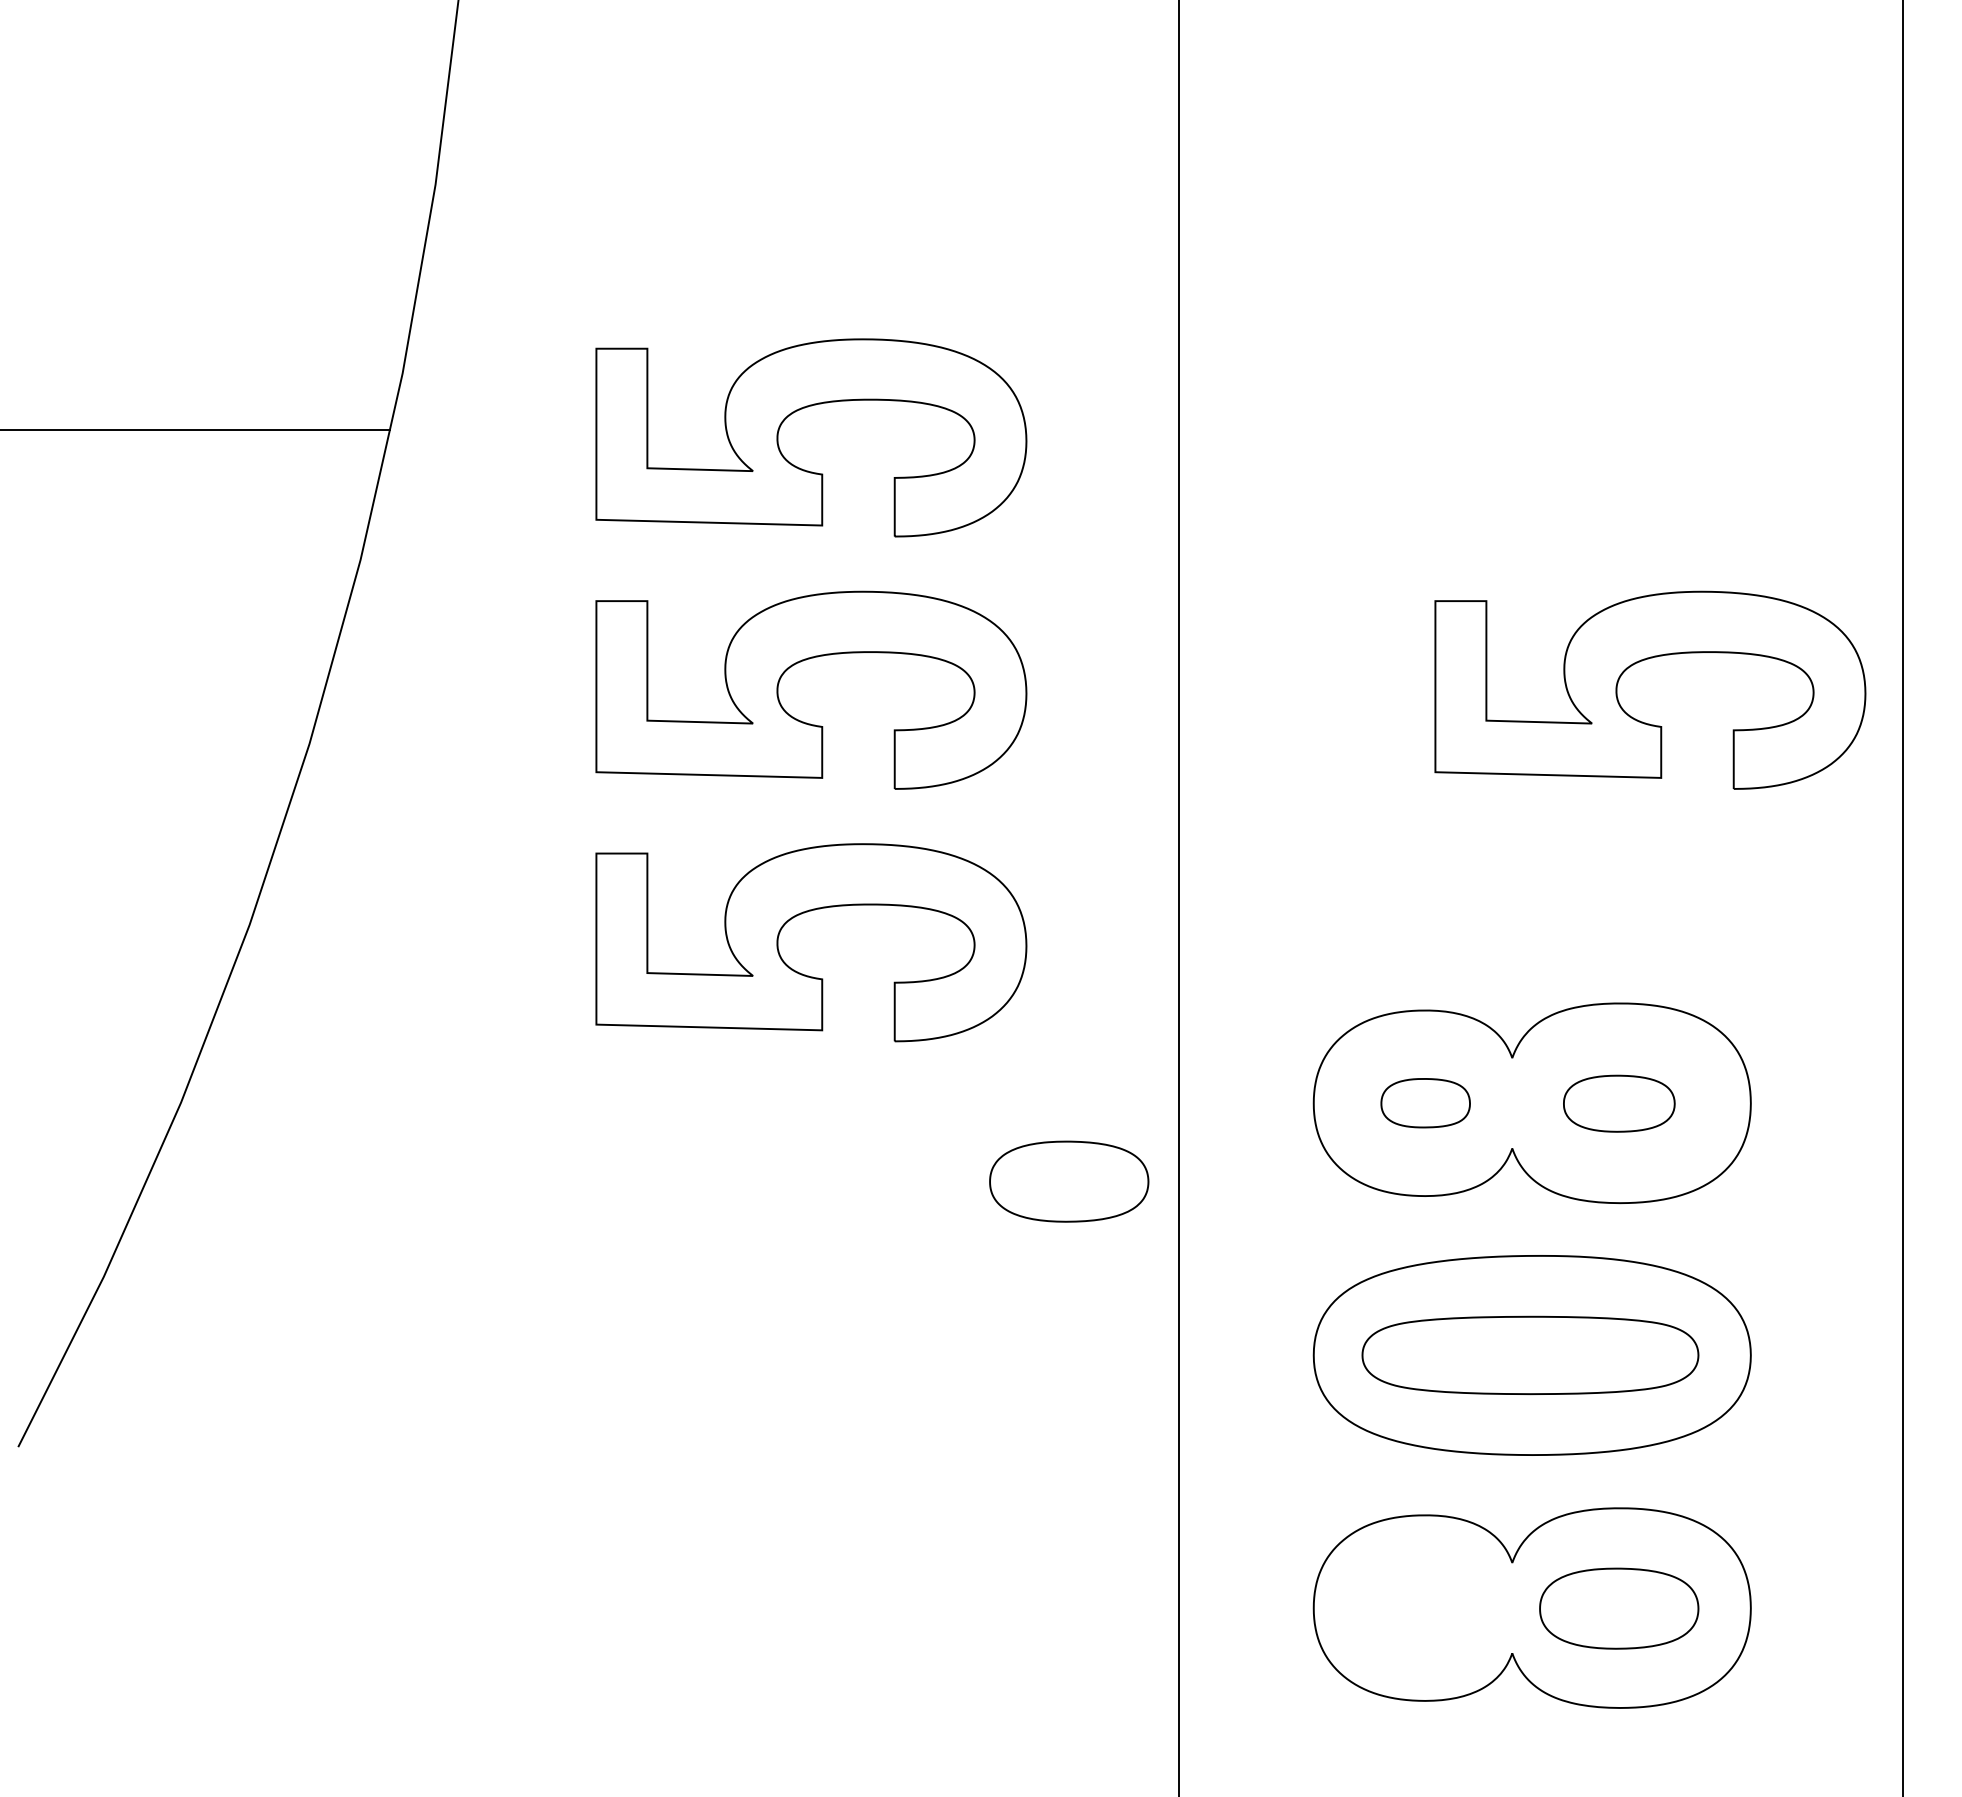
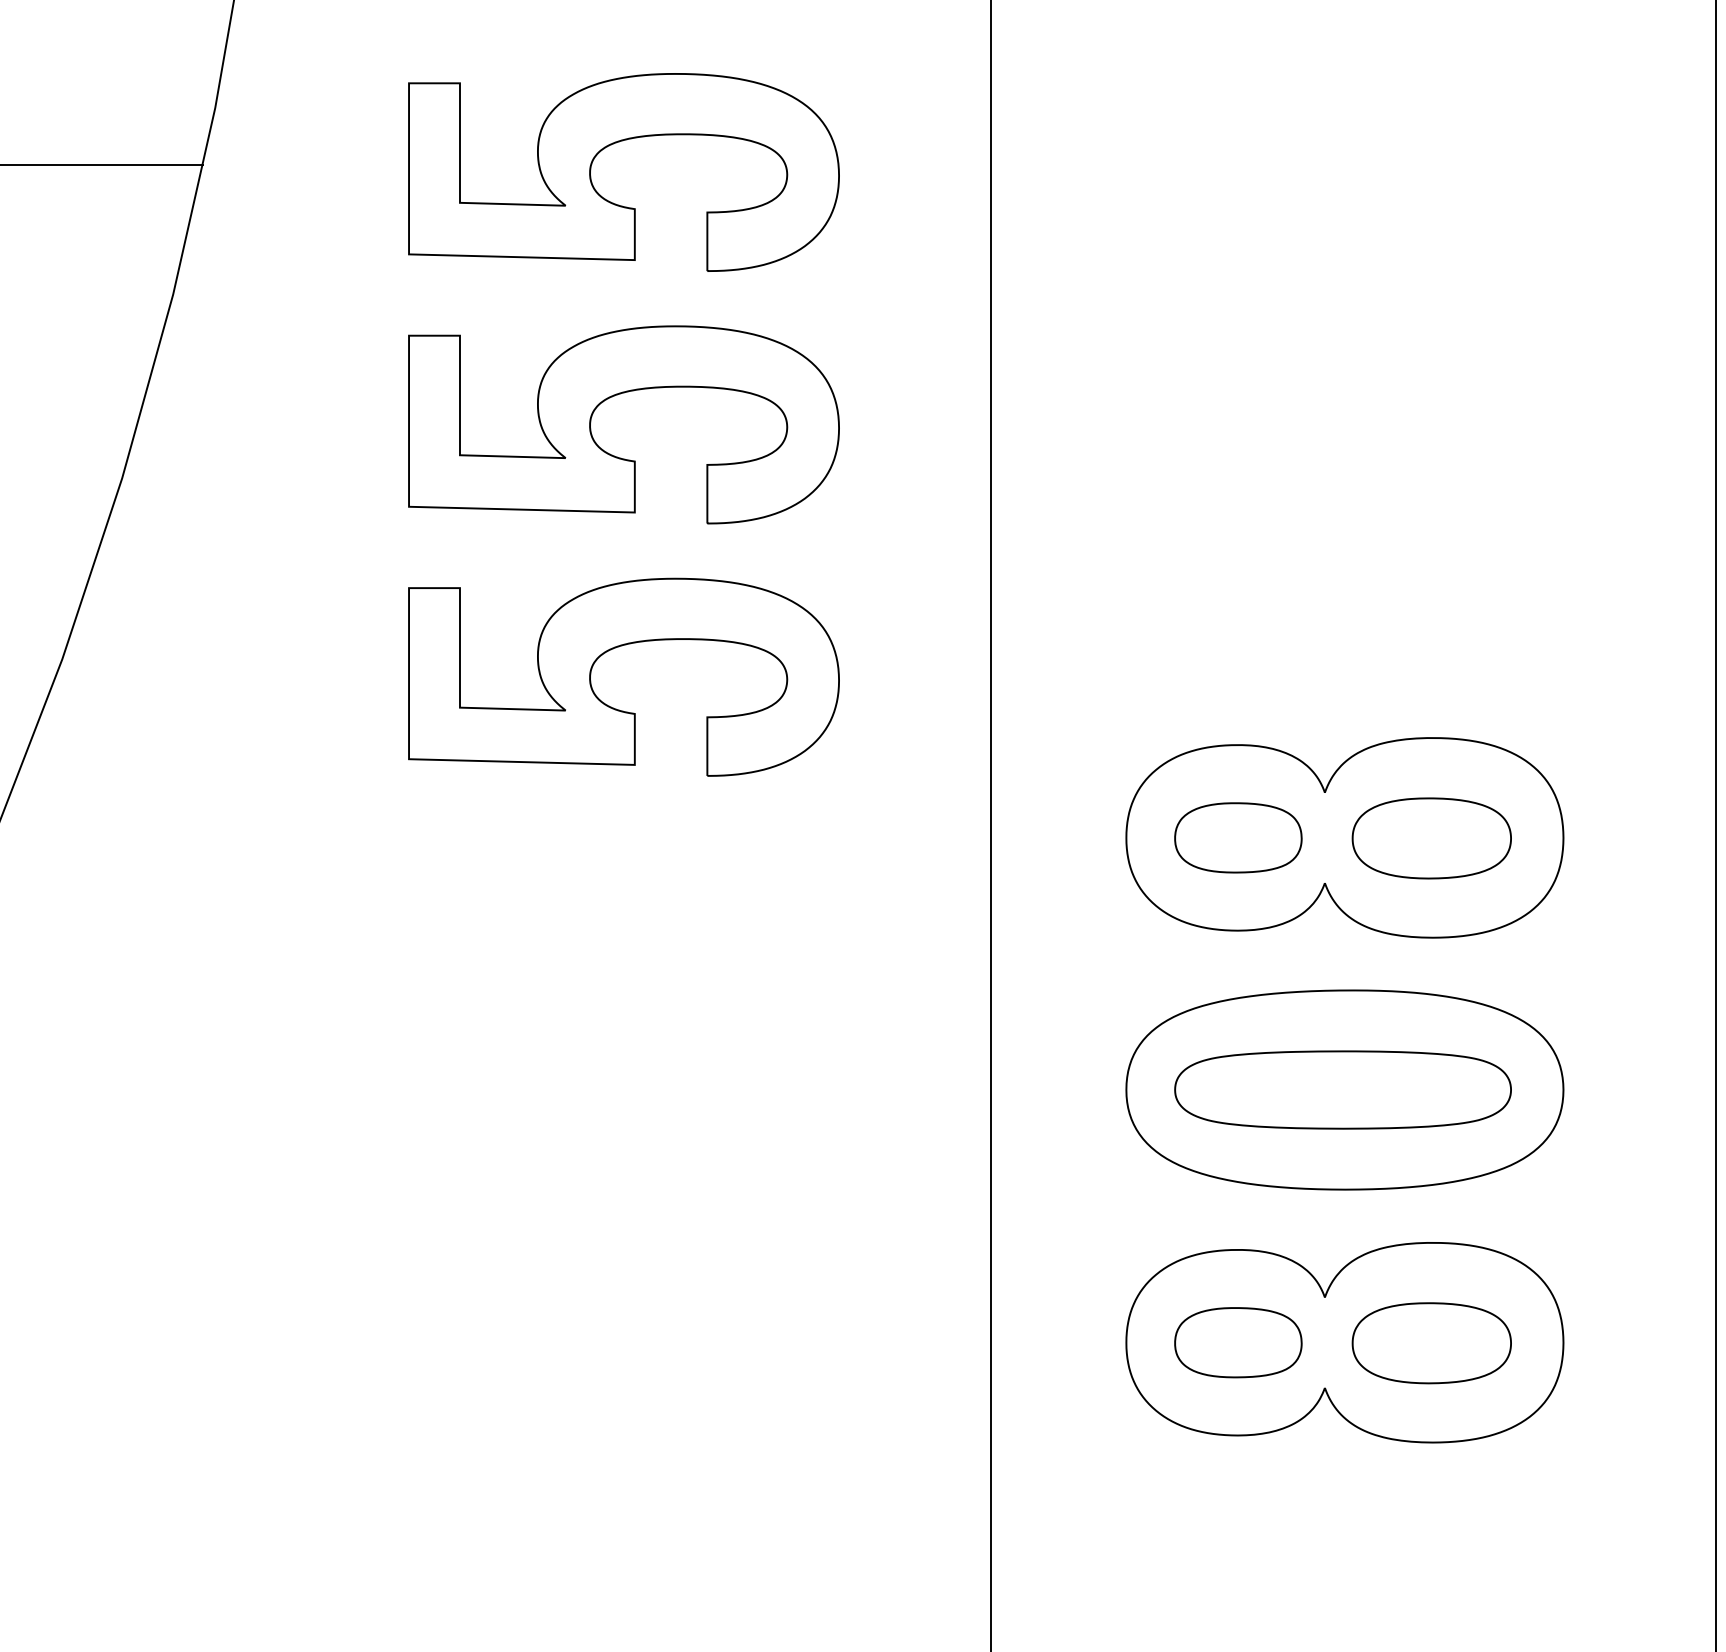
part: (1637, 663) -> (1450, 398), removed
part: (1425, 1102) -> (1238, 837), size x1.43
part: (1619, 1103) -> (1432, 838), size x1.43
part: (1069, 1181) -> (882, 916), removed
part: (1425, 1607) -> (1238, 1342), added

